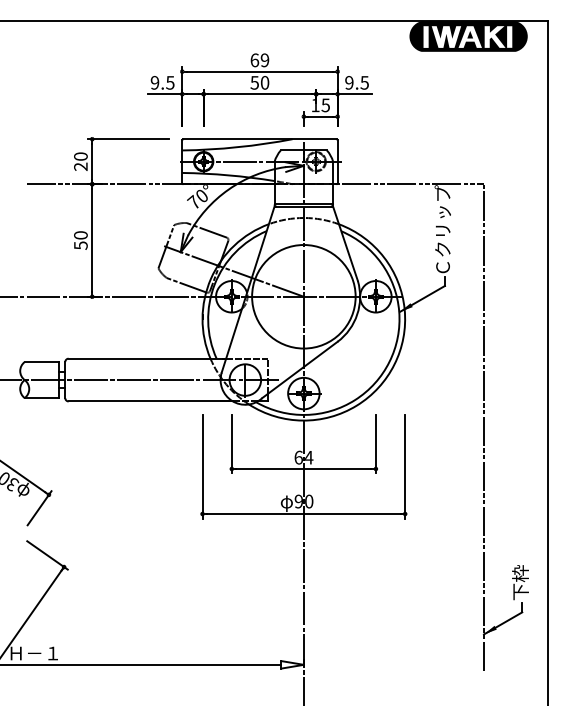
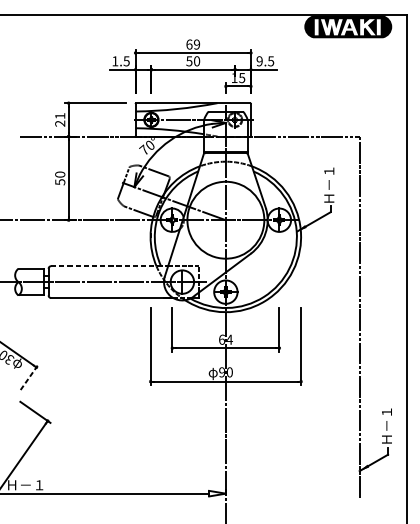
text: (154, 82) -> (114, 61), 9.5 -> 1.5
text: (80, 156) -> (59, 116), 20 -> 21
text: (442, 229) -> (328, 170), Ｃクリップ -> Ｈ－１
line: (147, 358) -> (109, 266), solid -> dashed
line: (39, 508) -> (29, 377), solid -> dashed
text: (520, 575) -> (386, 427), 下枠 -> Ｈ－１

